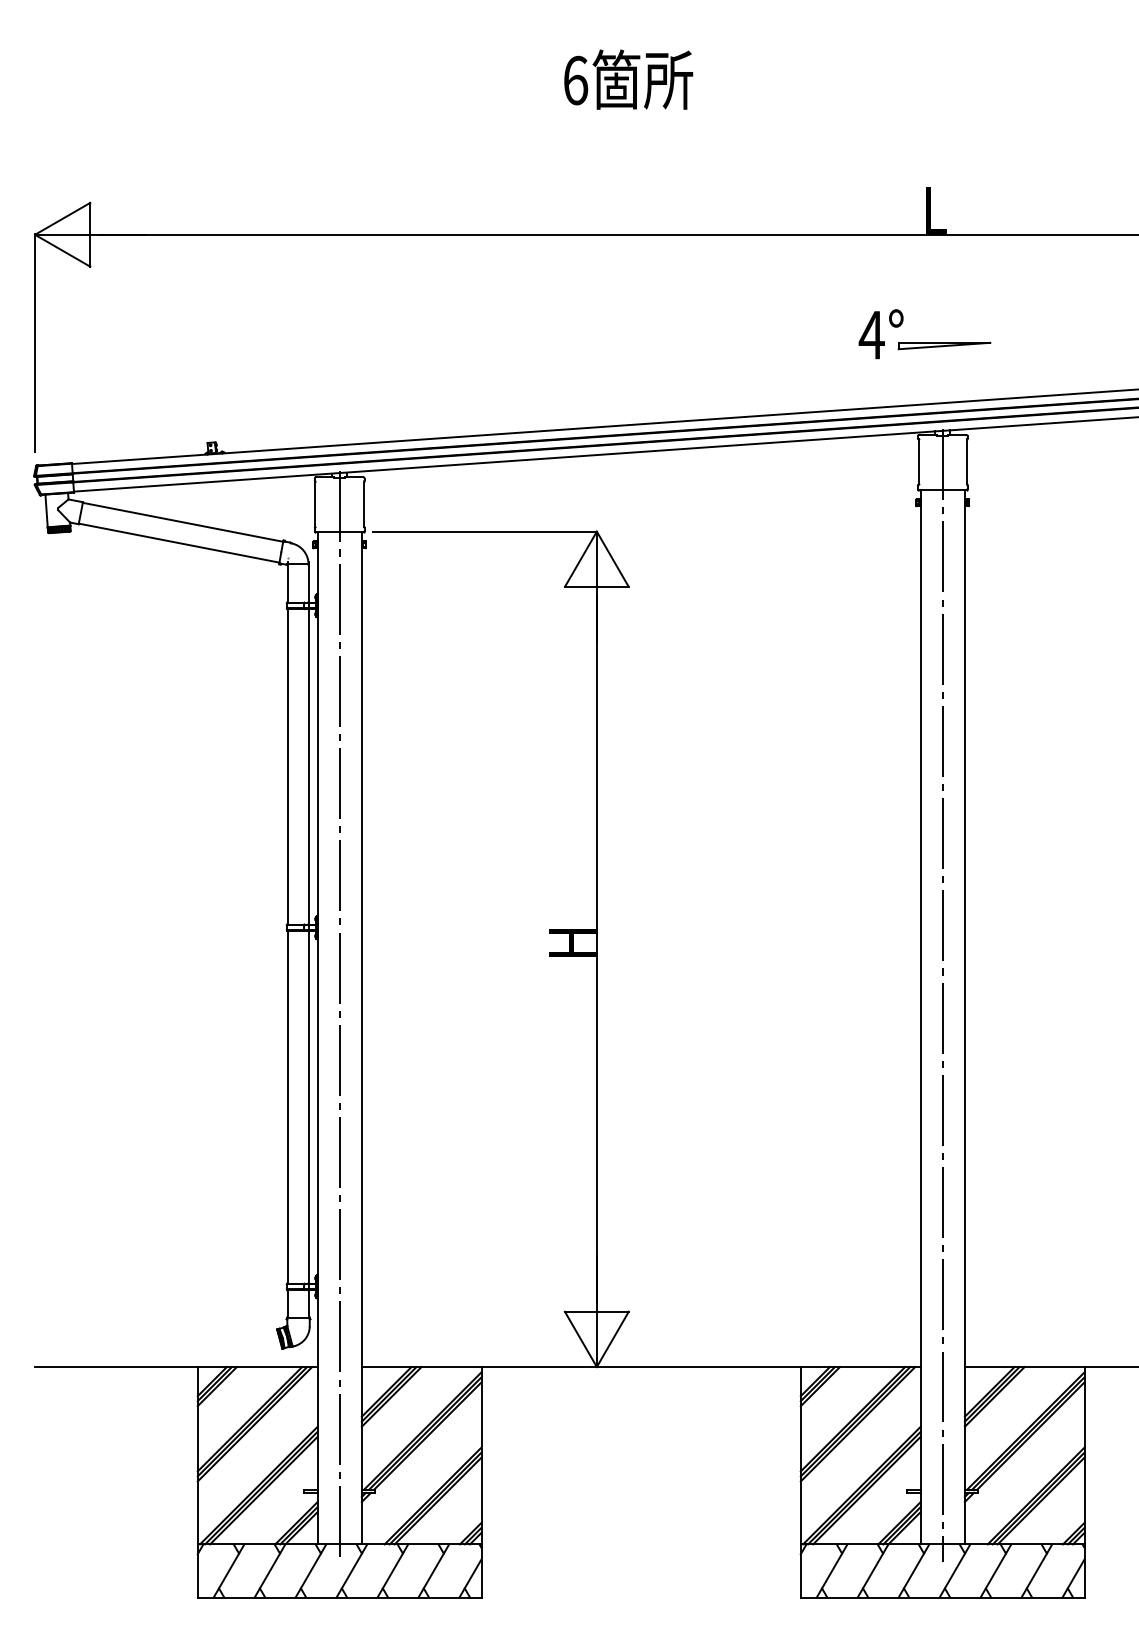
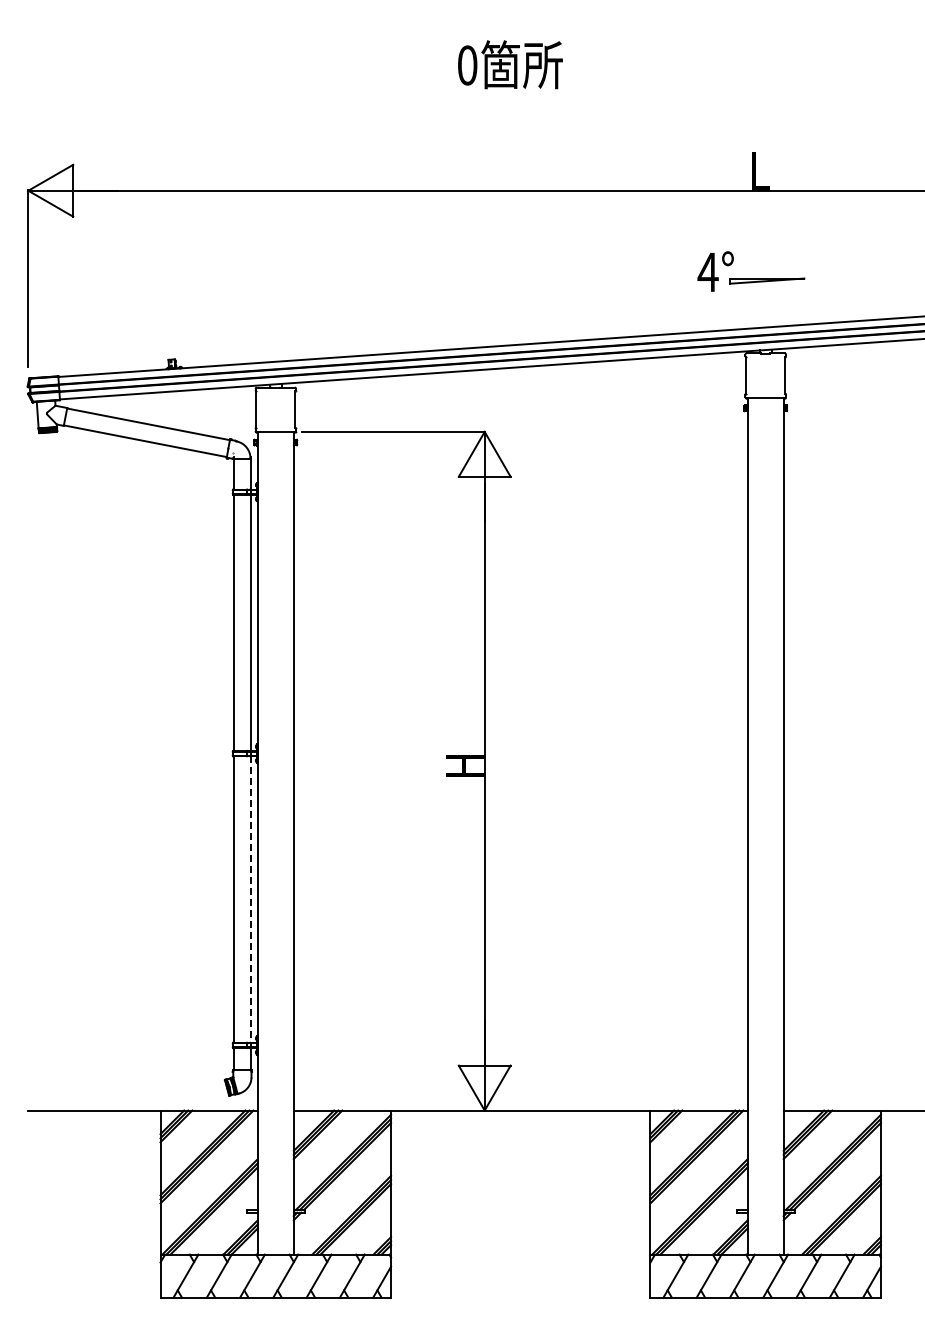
text: (575, 80) -> (467, 65), 6 -> 0
line: (942, 995) -> (765, 808), removed
line: (339, 1016) -> (275, 825), removed
line: (309, 1108) -> (251, 900), solid -> dashed

